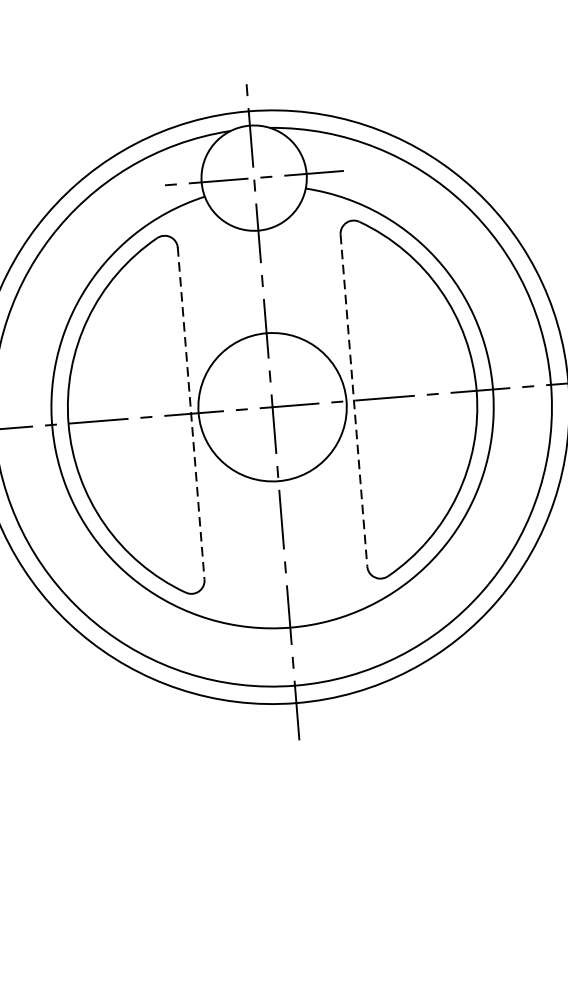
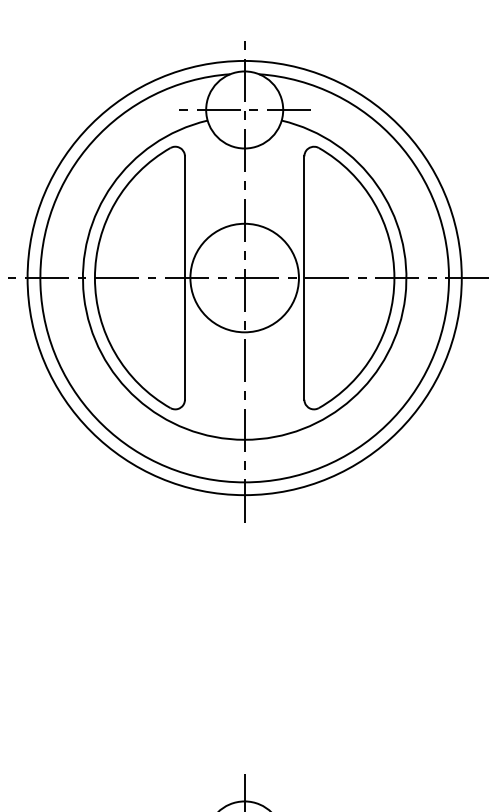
line: (354, 401) -> (304, 278), dashed -> solid
line: (190, 413) -> (184, 277), dashed -> solid

